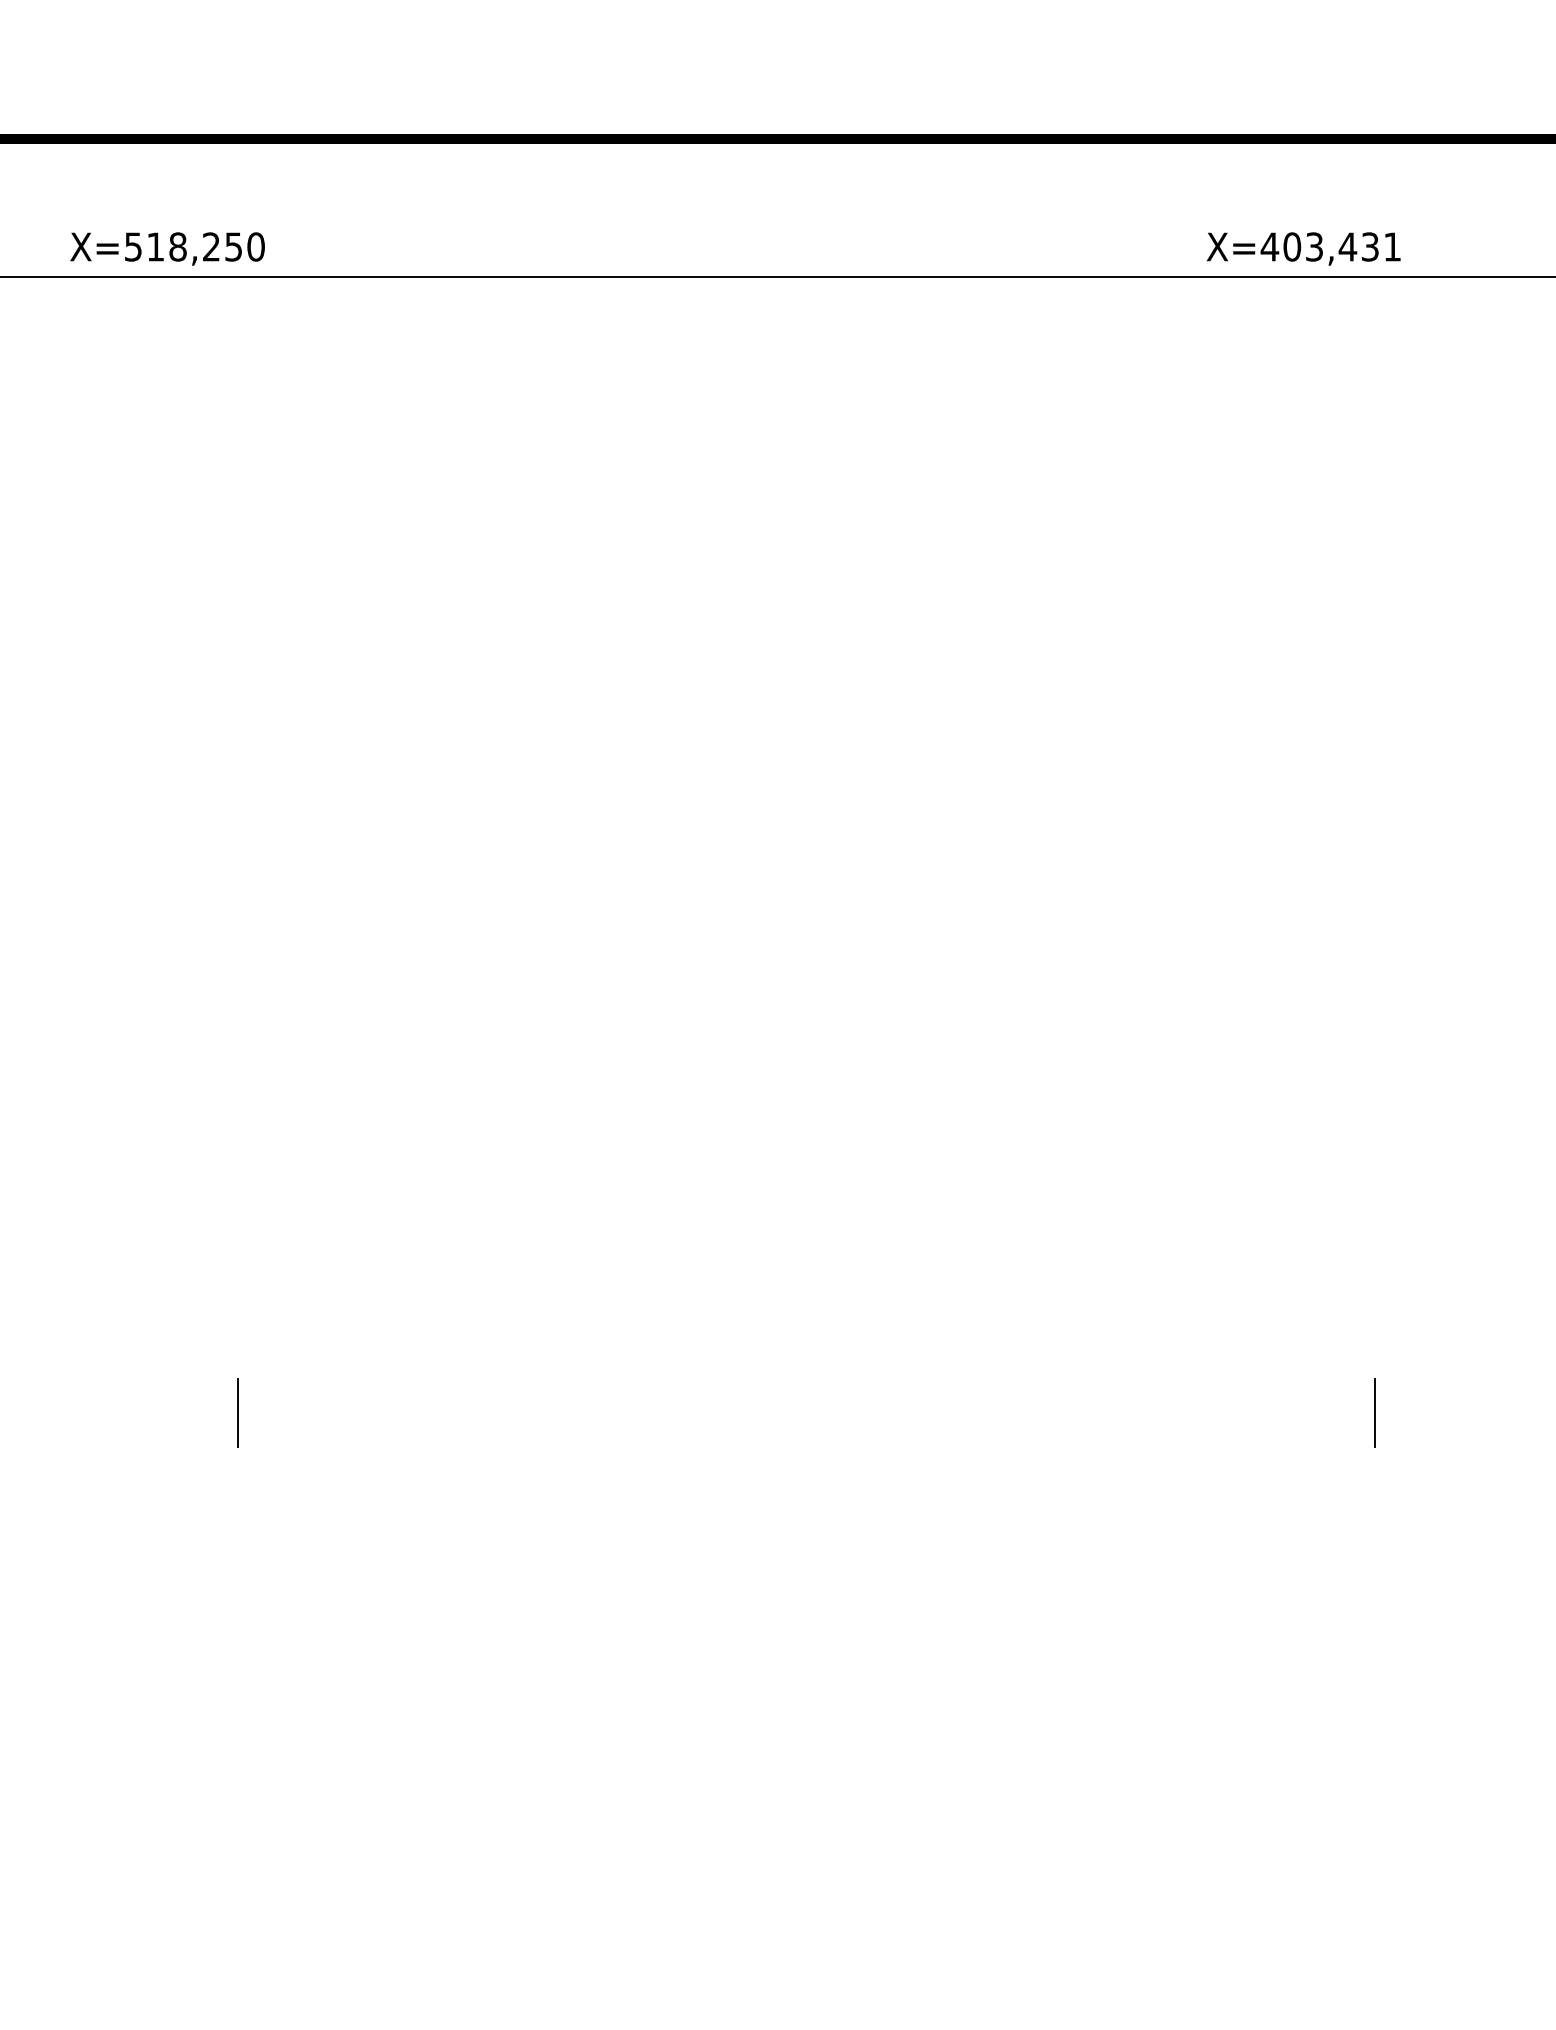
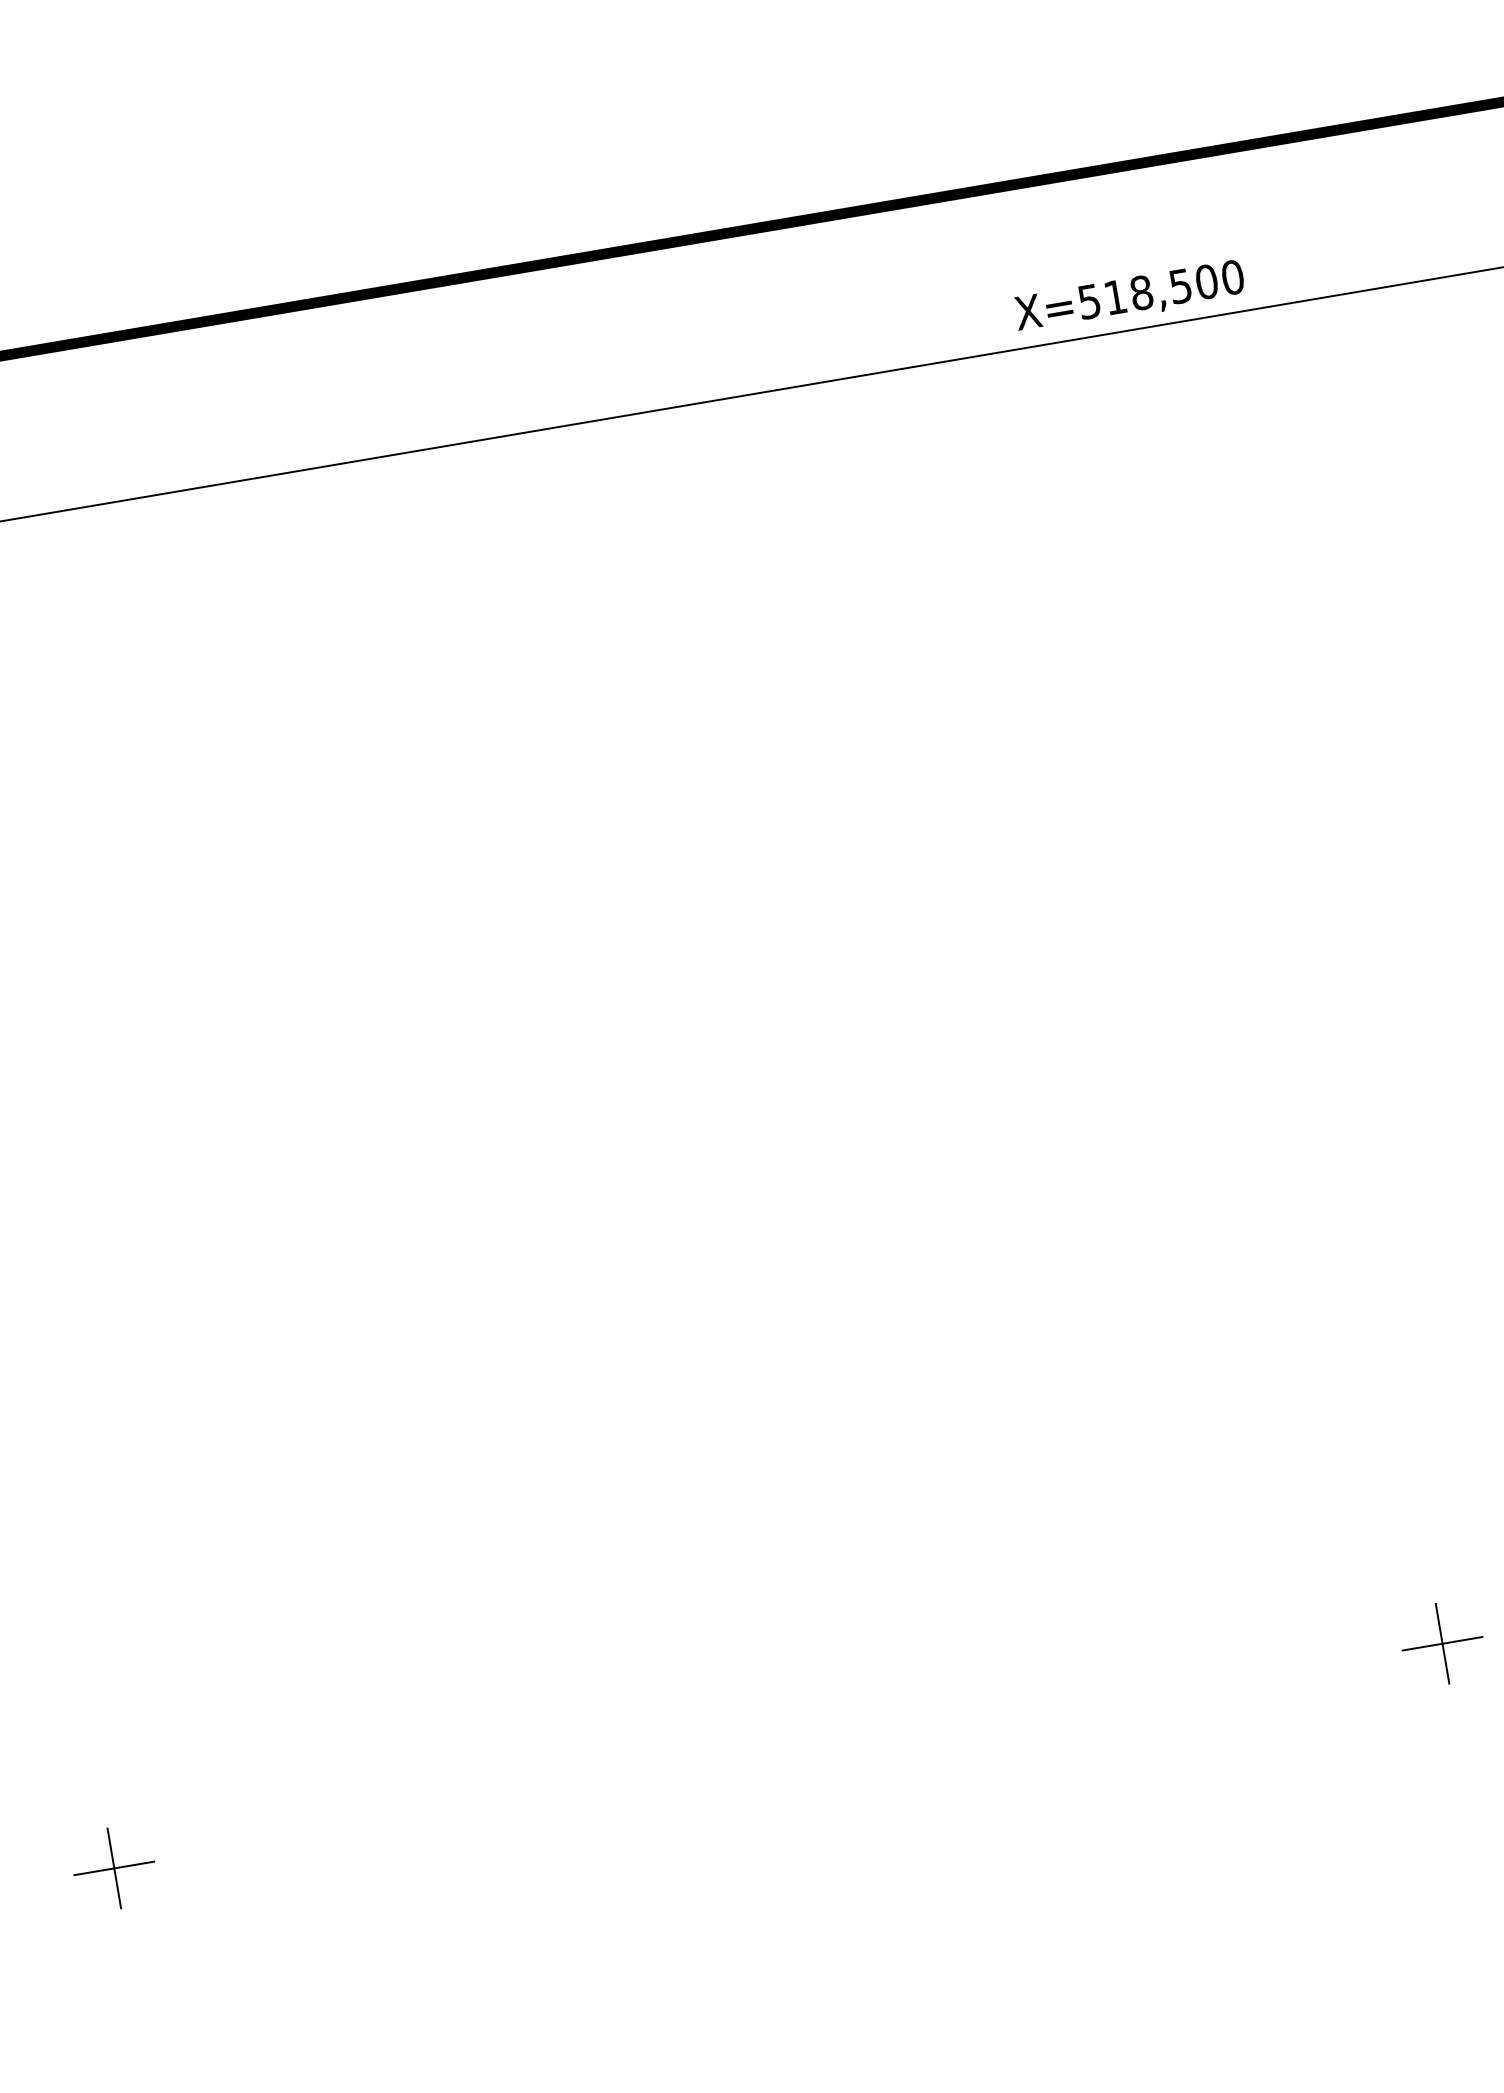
text: (1330, 246) -> (1160, 289), X=403,431 -> X=518,500
line: (238, 1413) -> (114, 1868), added
line: (1374, 1413) -> (1442, 1644), added

